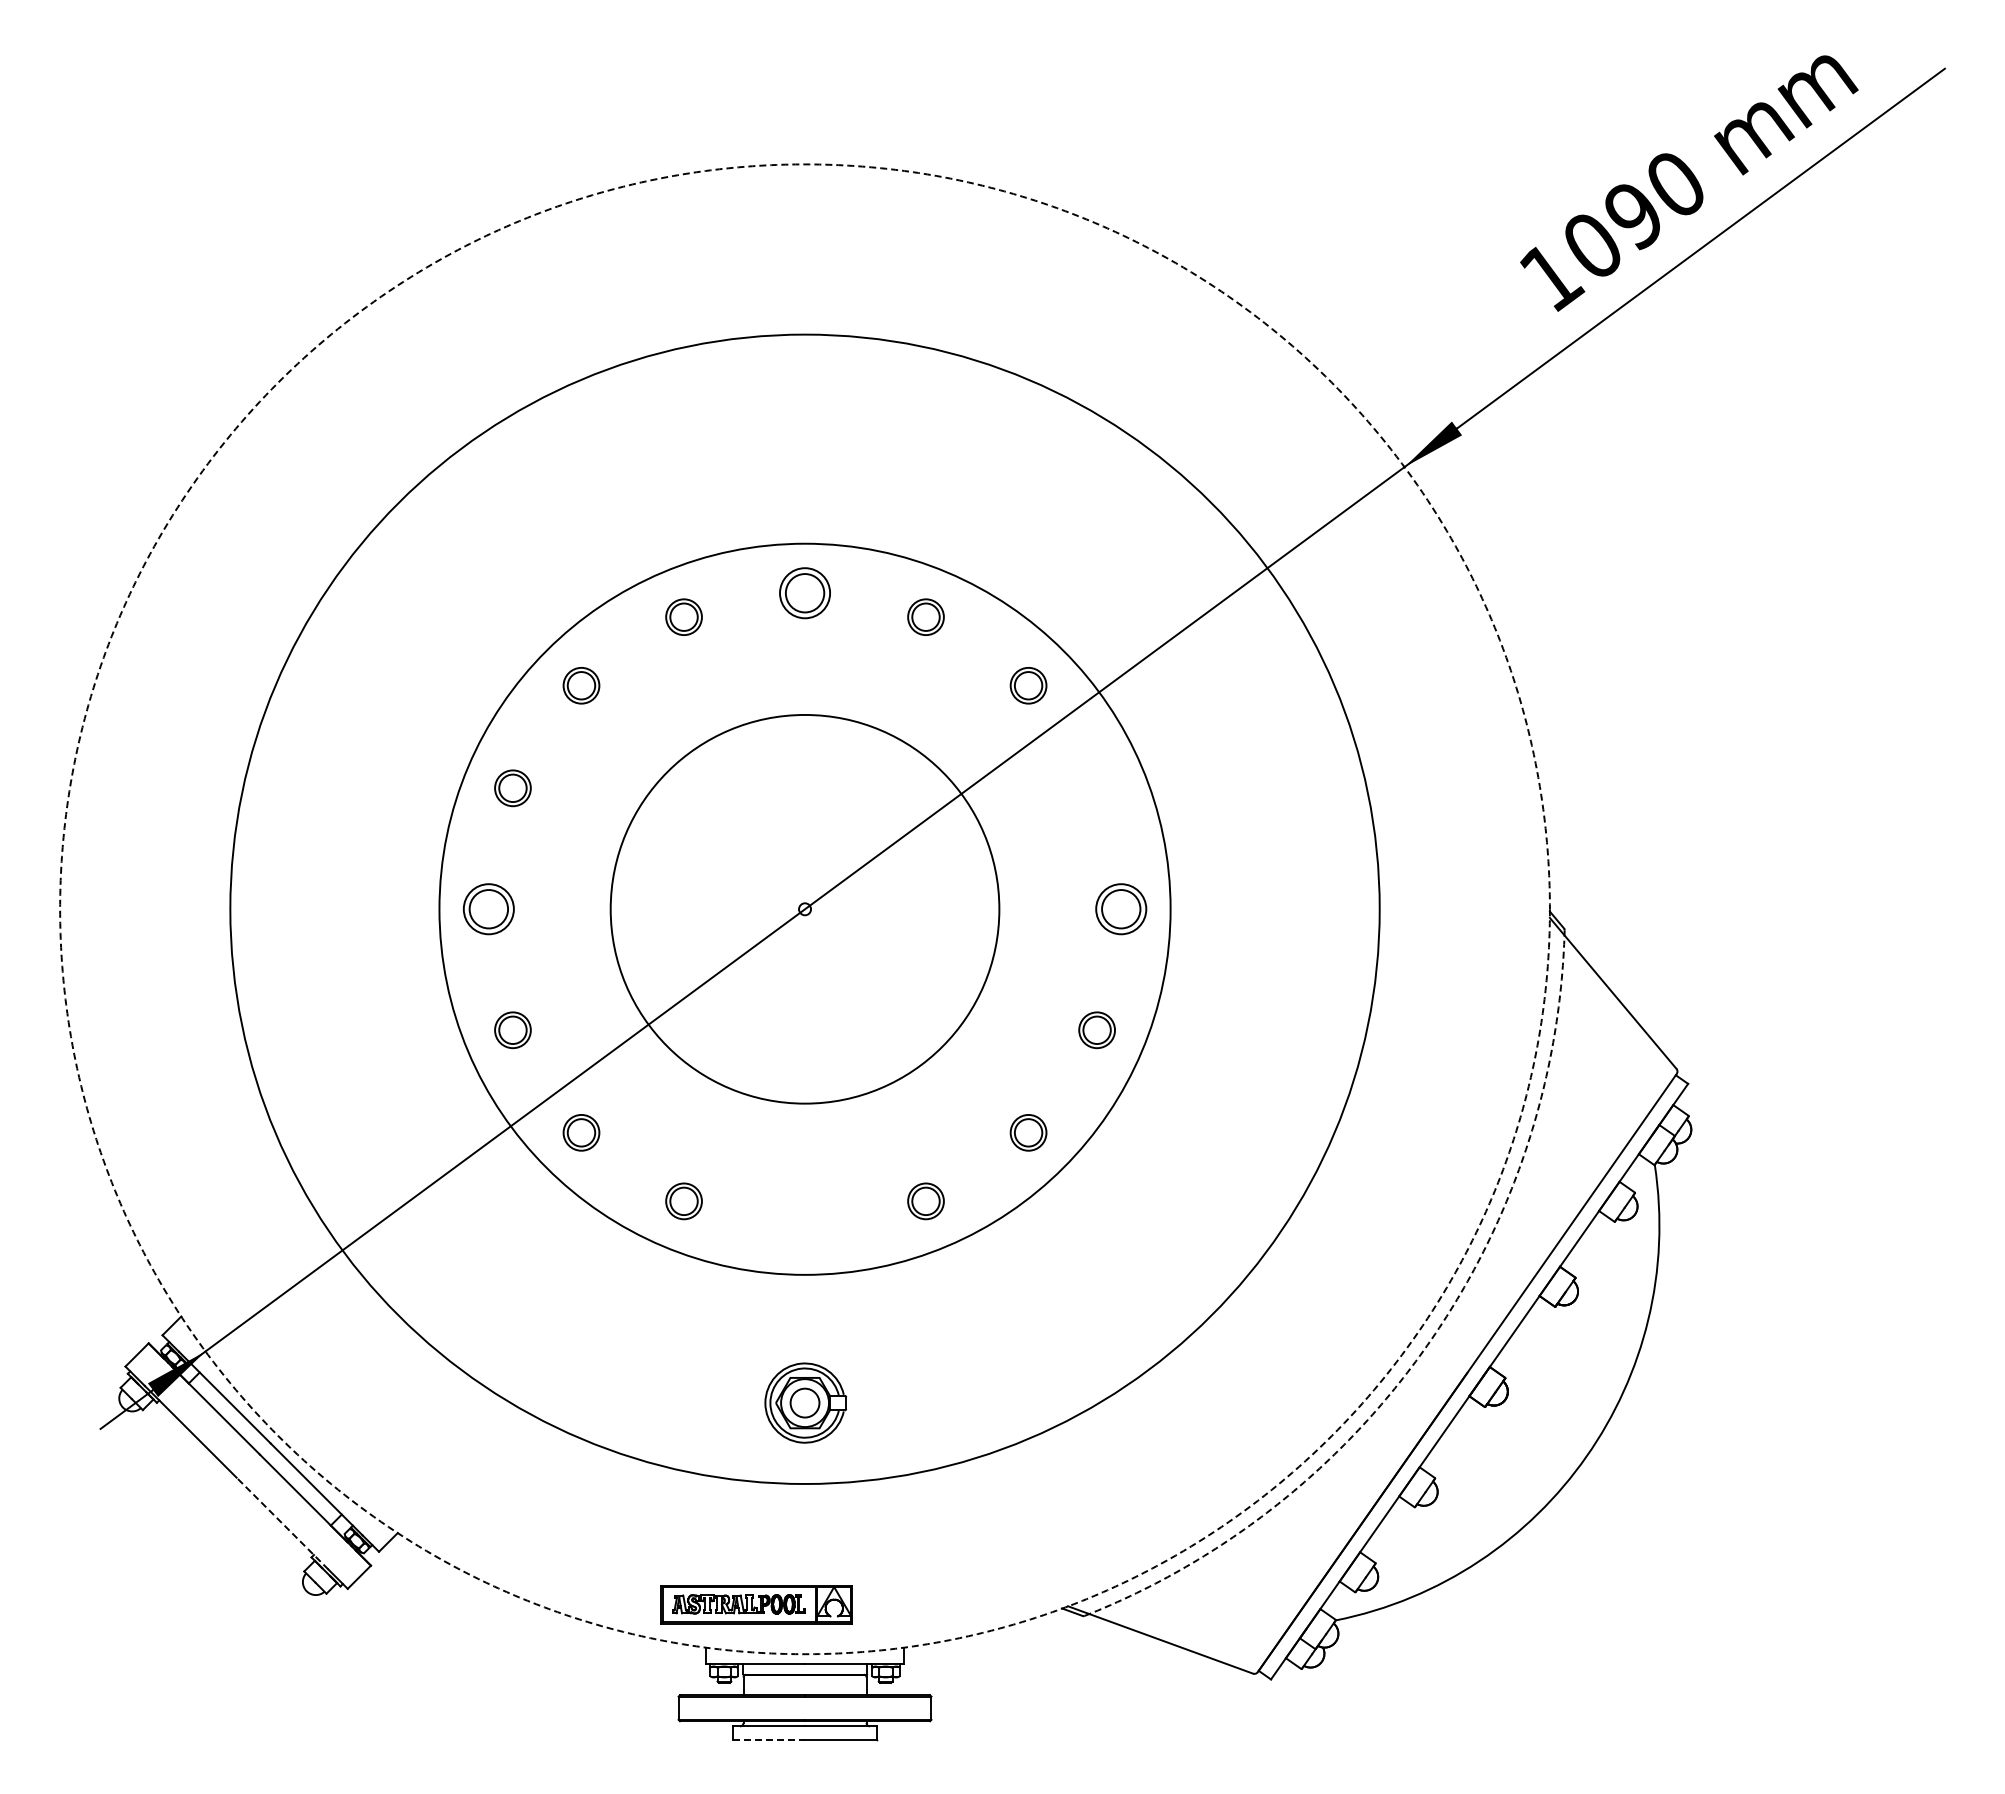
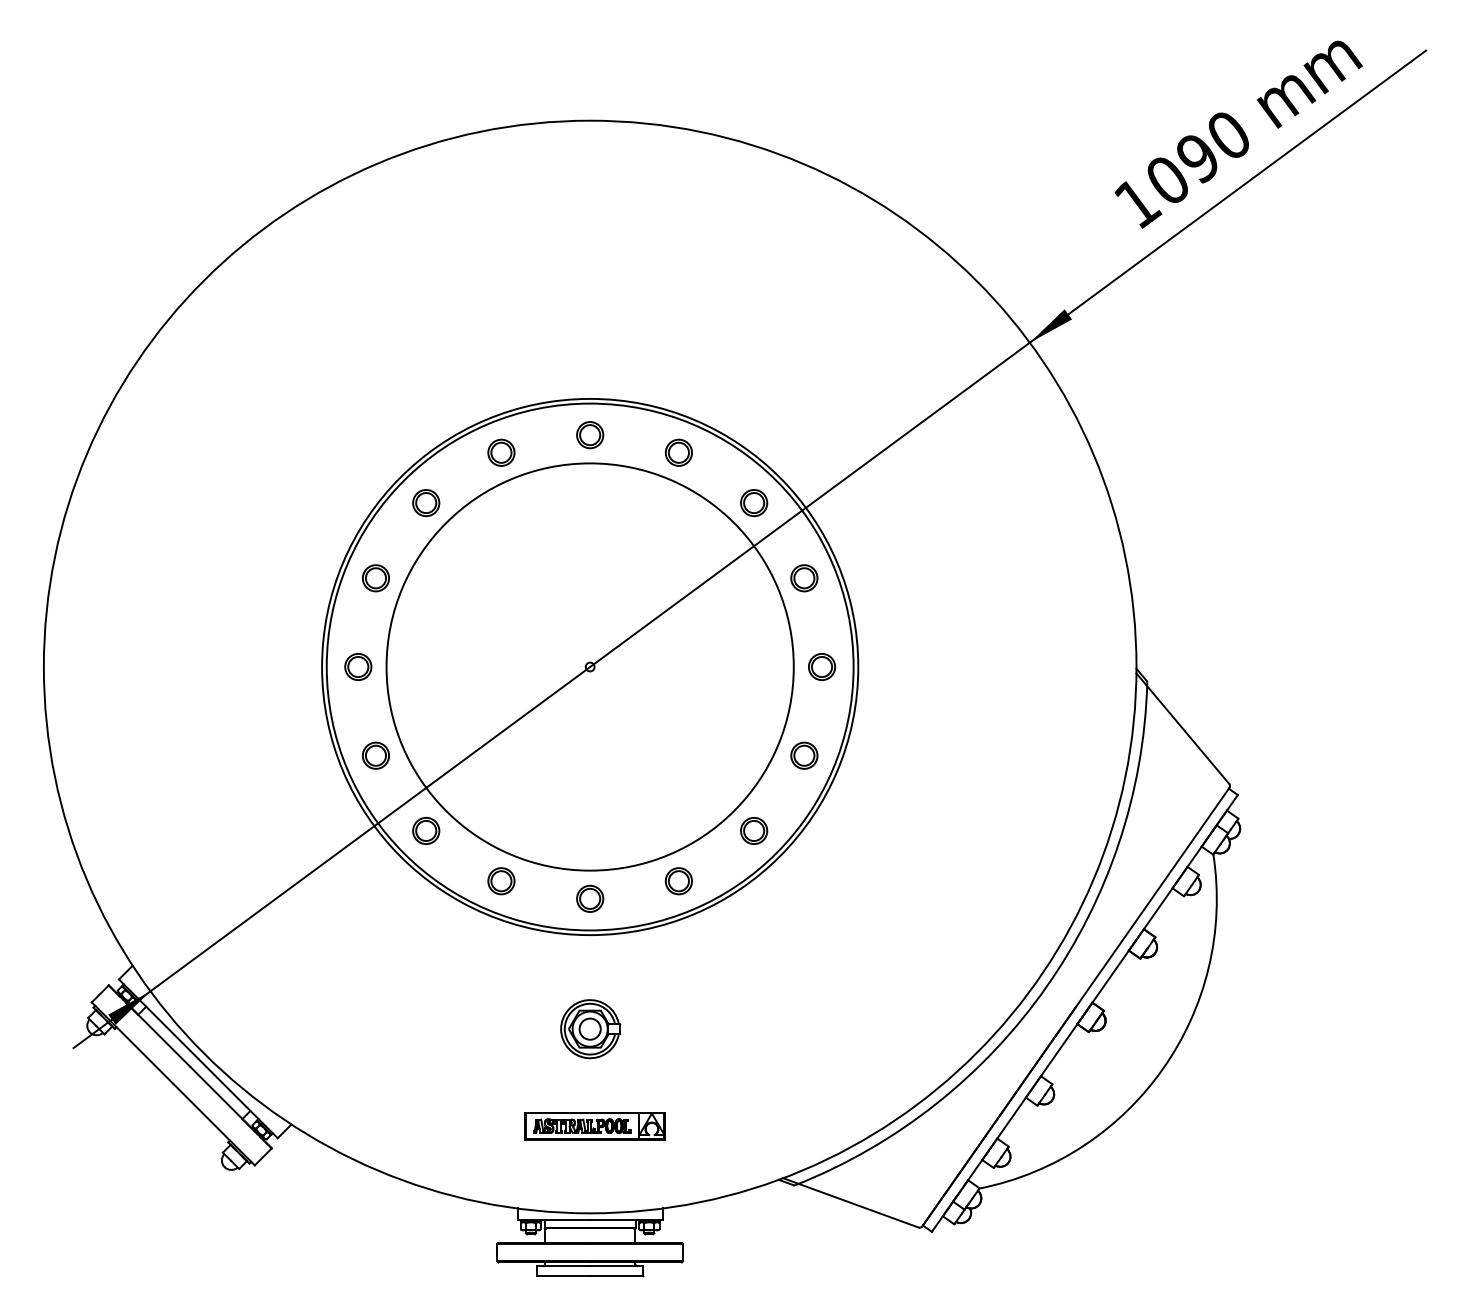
part: (804, 592) -> (589, 434), size x0.71
part: (1096, 788) -> (803, 578), added
circle: (804, 908) -> (589, 666), size x1.43
part: (488, 909) -> (358, 667), size x0.71
circle: (804, 909) -> (589, 667), dashed -> solid
circle: (804, 909) -> (589, 667), size x0.62
part: (1120, 909) -> (821, 667), size x0.71
part: (804, 1225) -> (589, 898), added
arc: (1427, 1345) -> (1046, 986), dashed -> solid
line: (282, 1523) -> (206, 1117), dashed -> solid
part: (756, 1604) -> (594, 1126), moved
line: (769, 1740) -> (564, 1276), dashed -> solid

